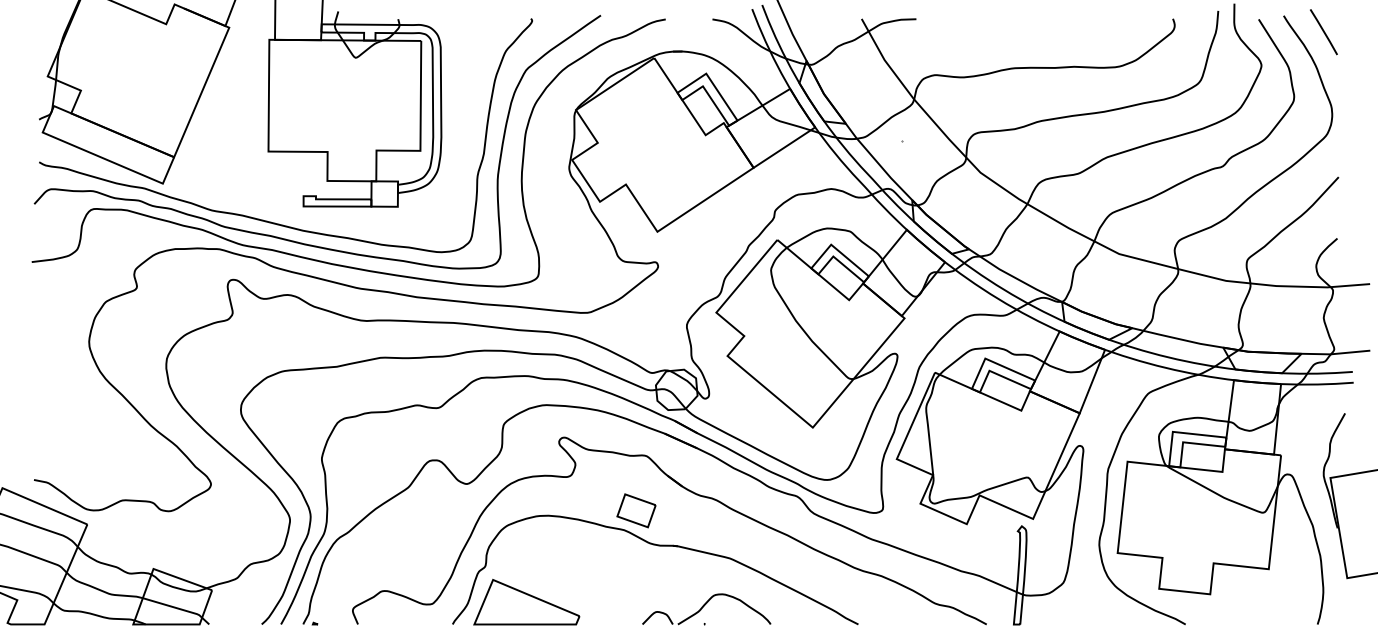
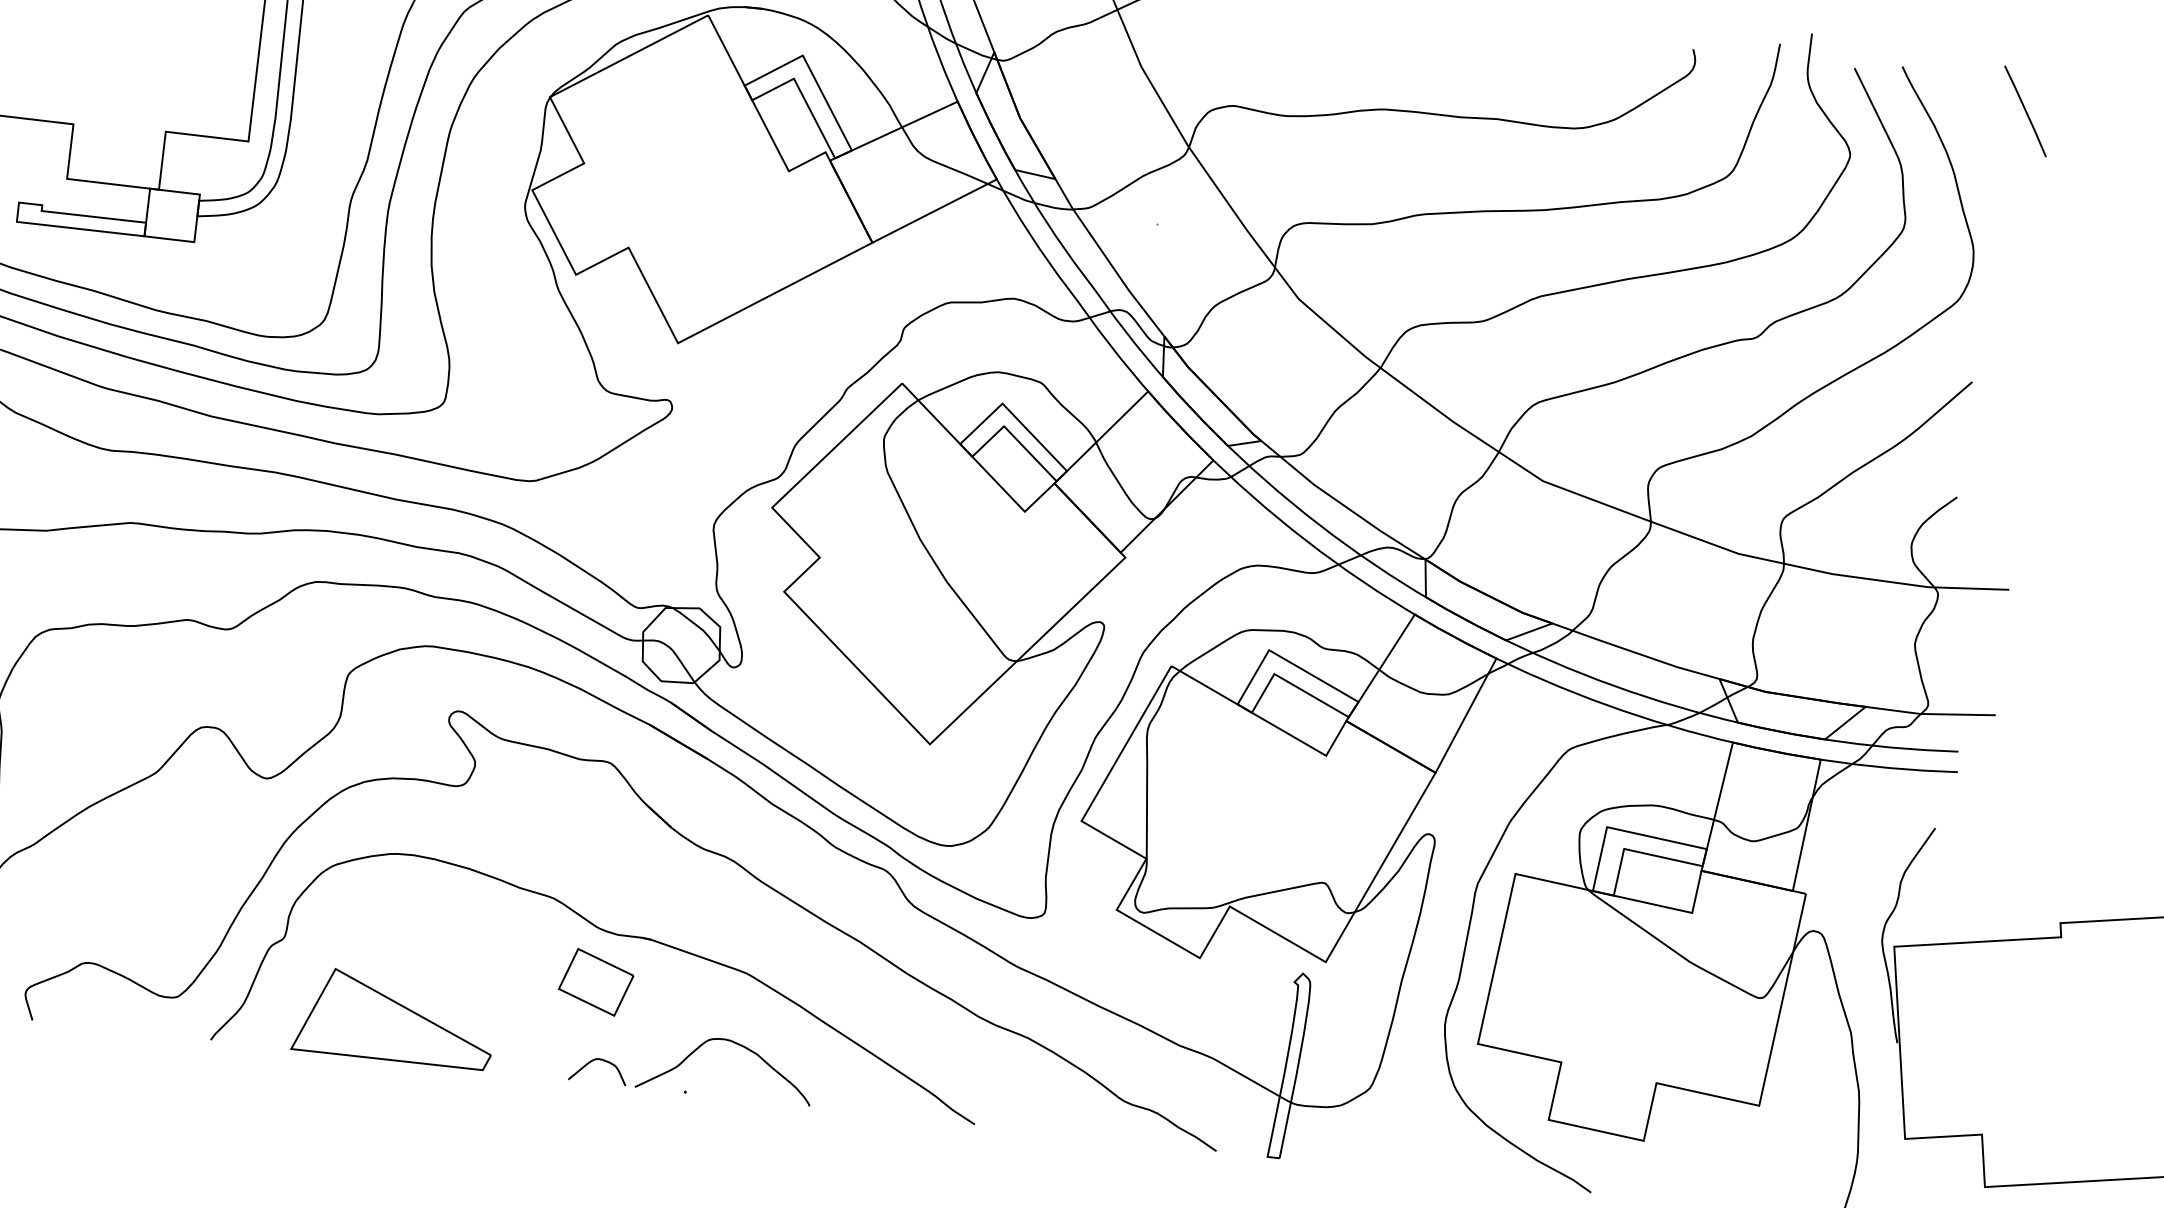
line: (1323, 32) -> (2024, 111), moved
part: (636, 510) -> (596, 981), moved
part: (526, 601) -> (394, 1016), moved

